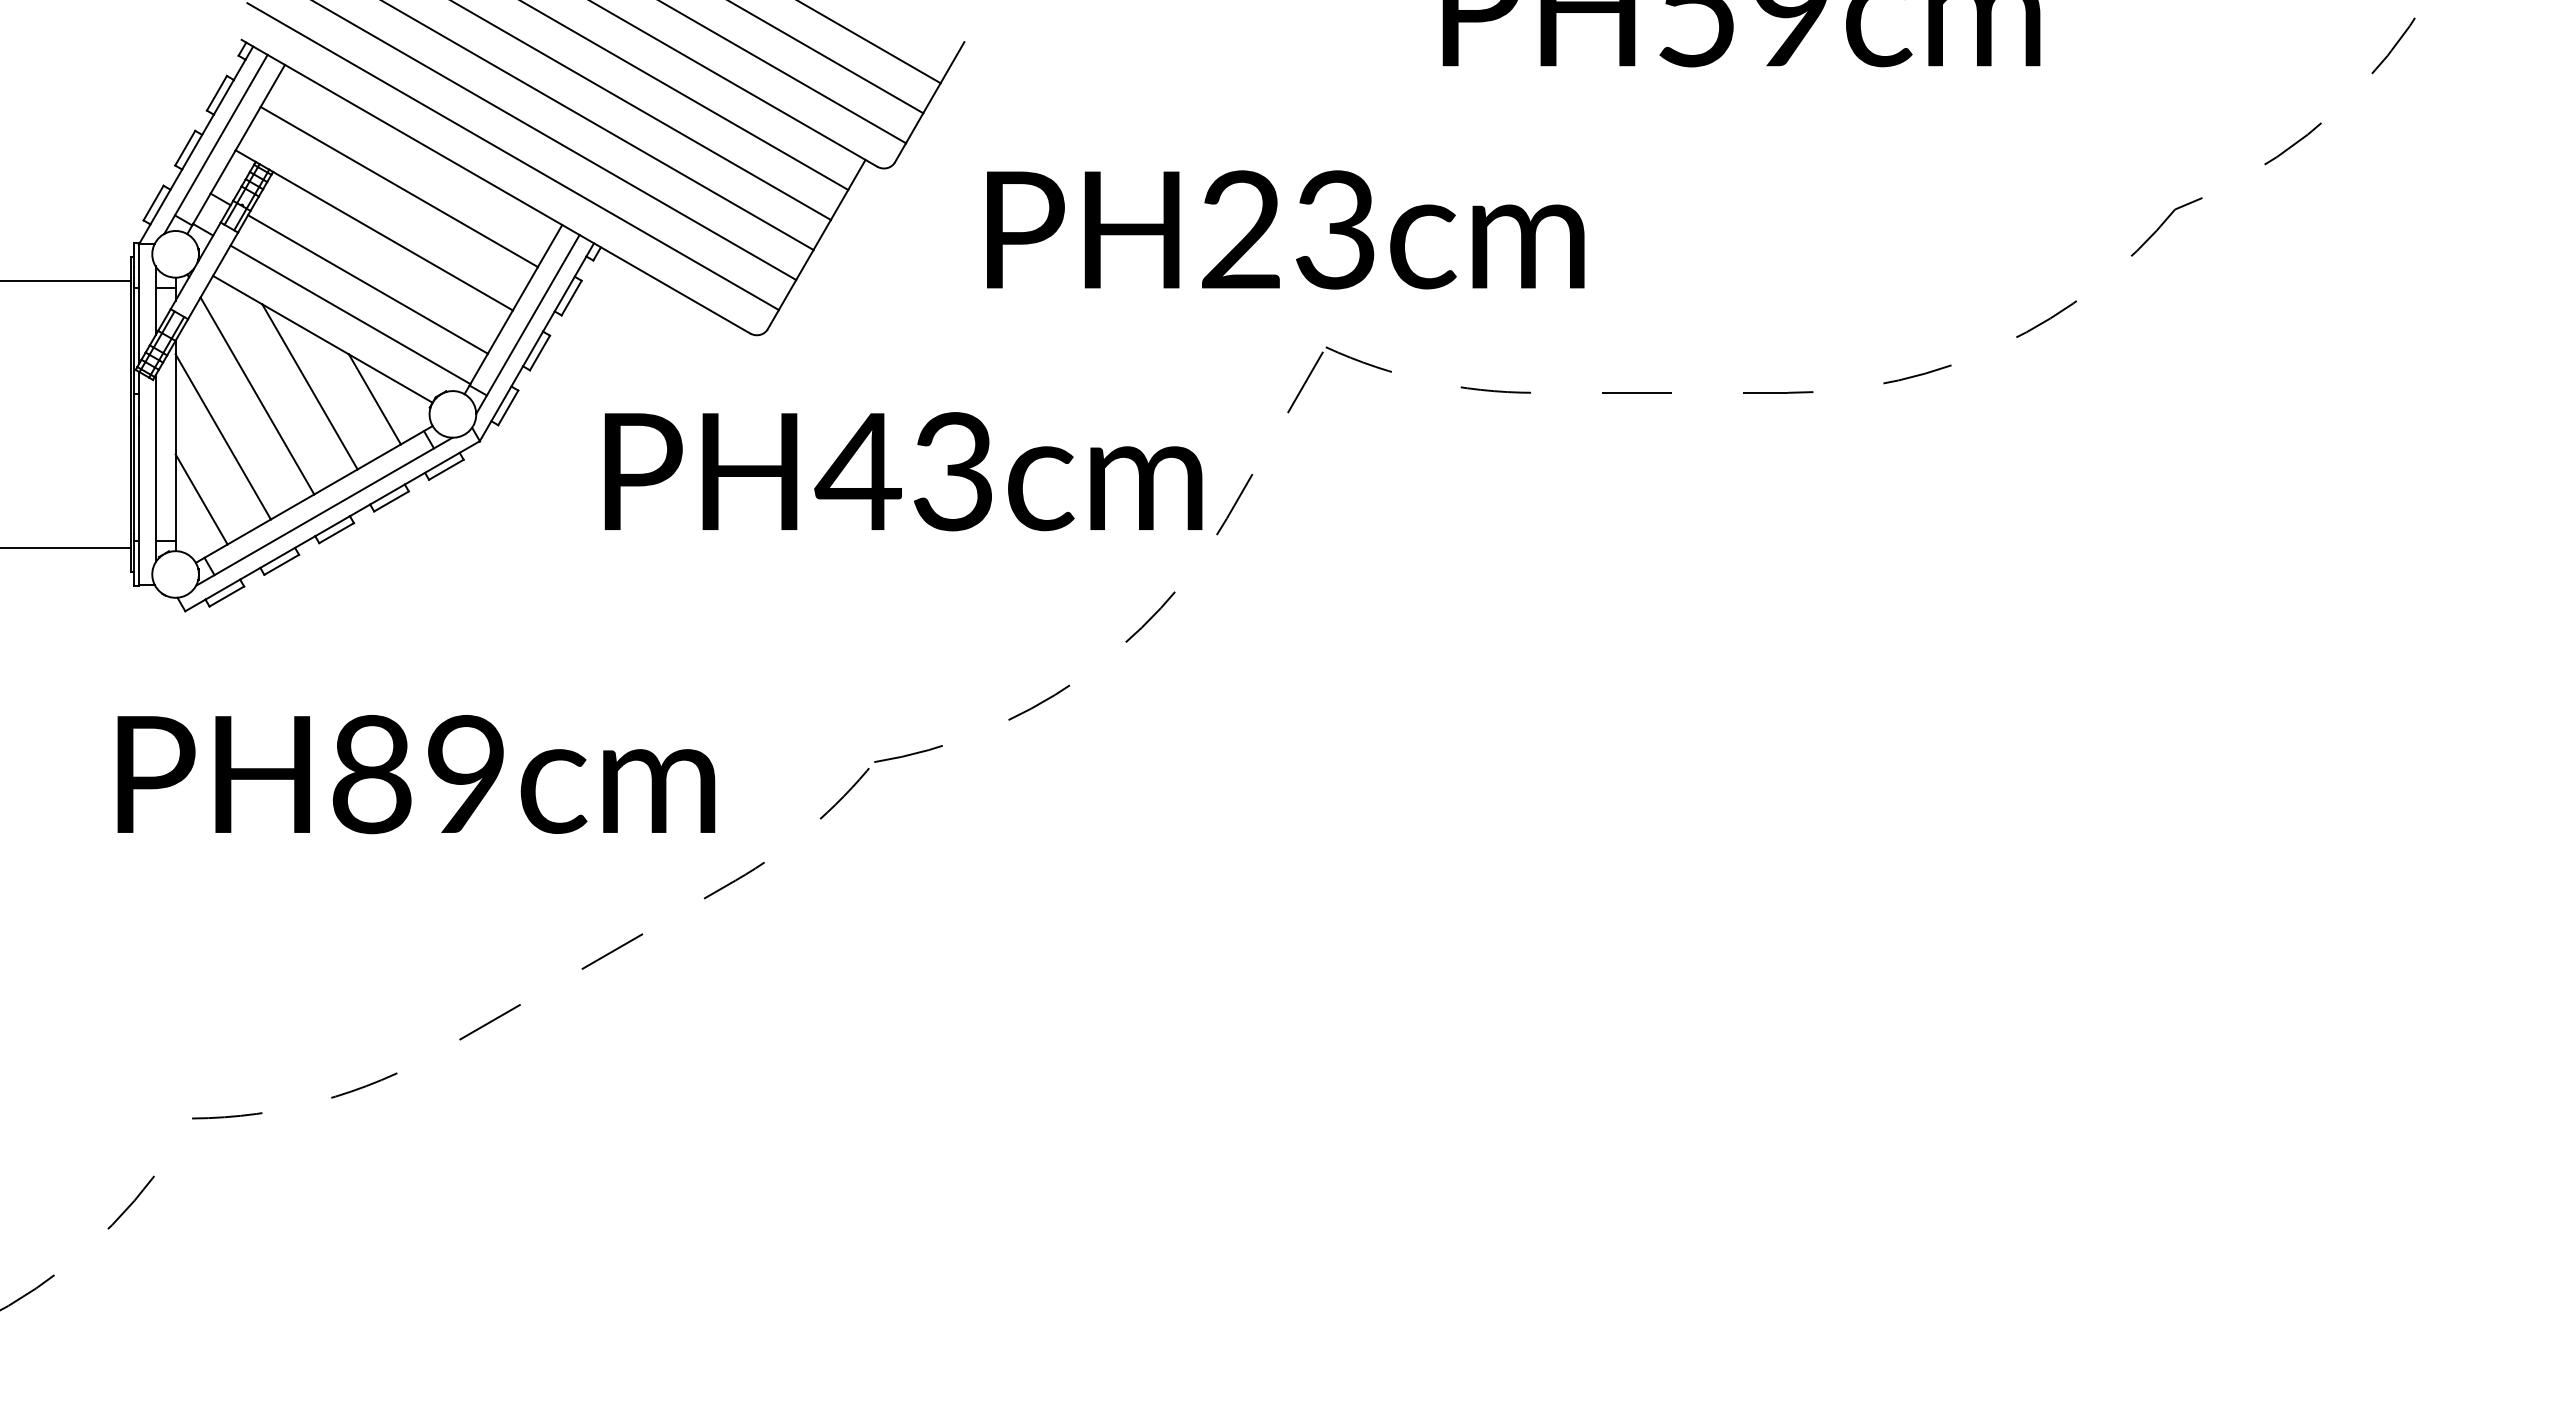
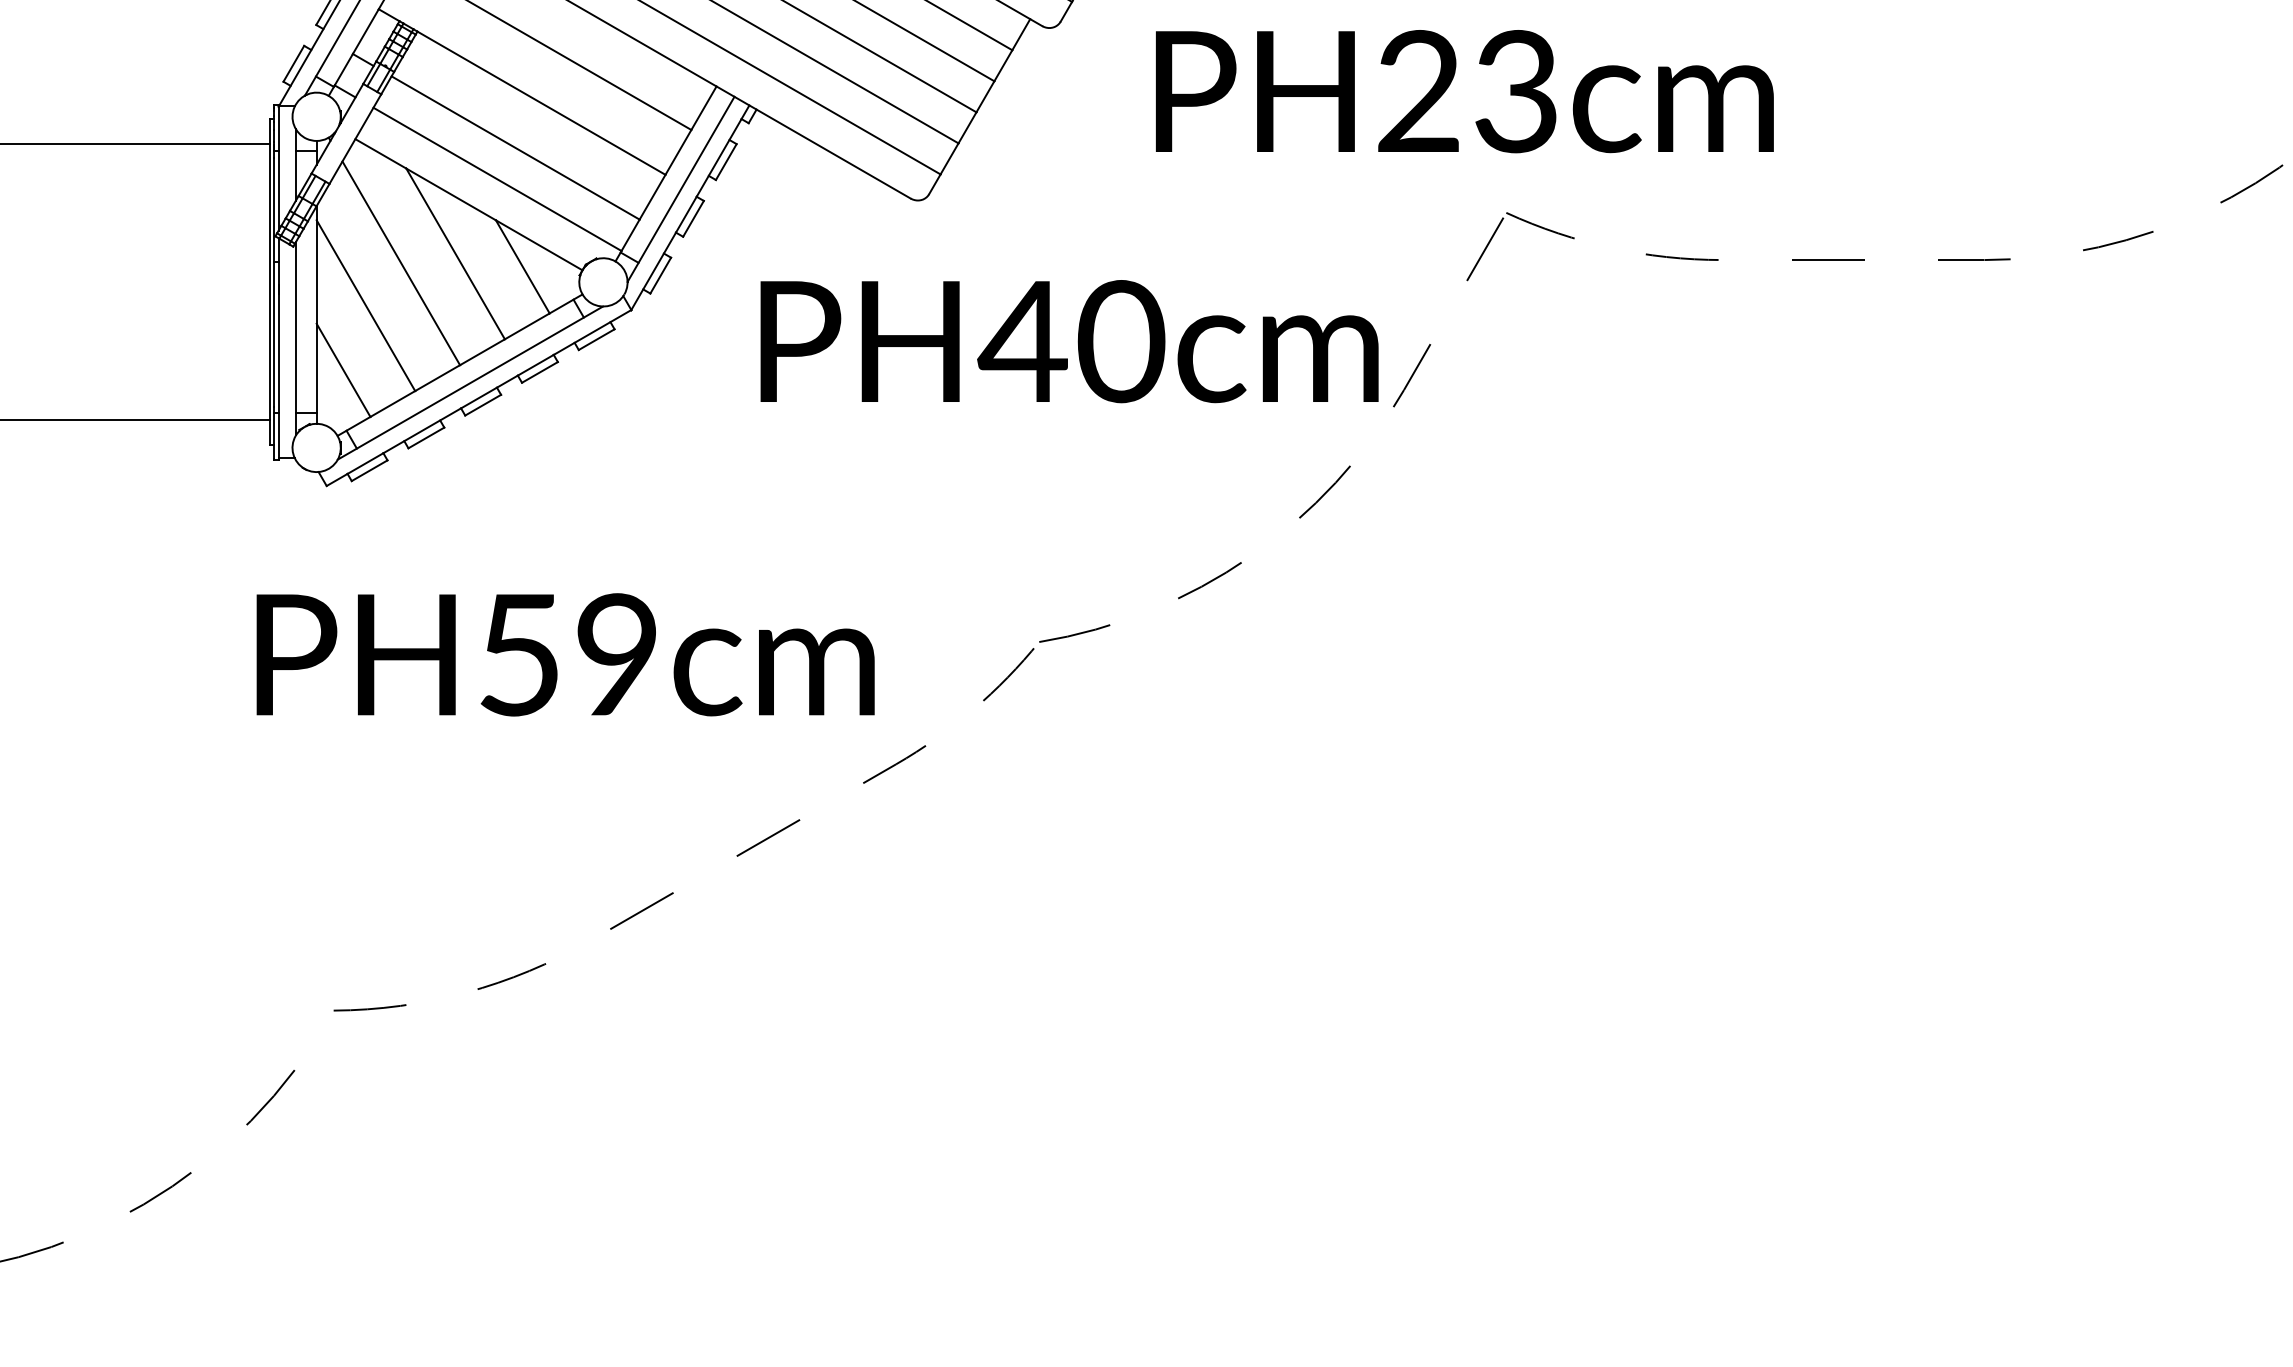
text: (953, 471) -> (1121, 341), PH43cm -> PH40cm
text: (371, 774) -> (519, 654), PH89cm -> PH59cm

